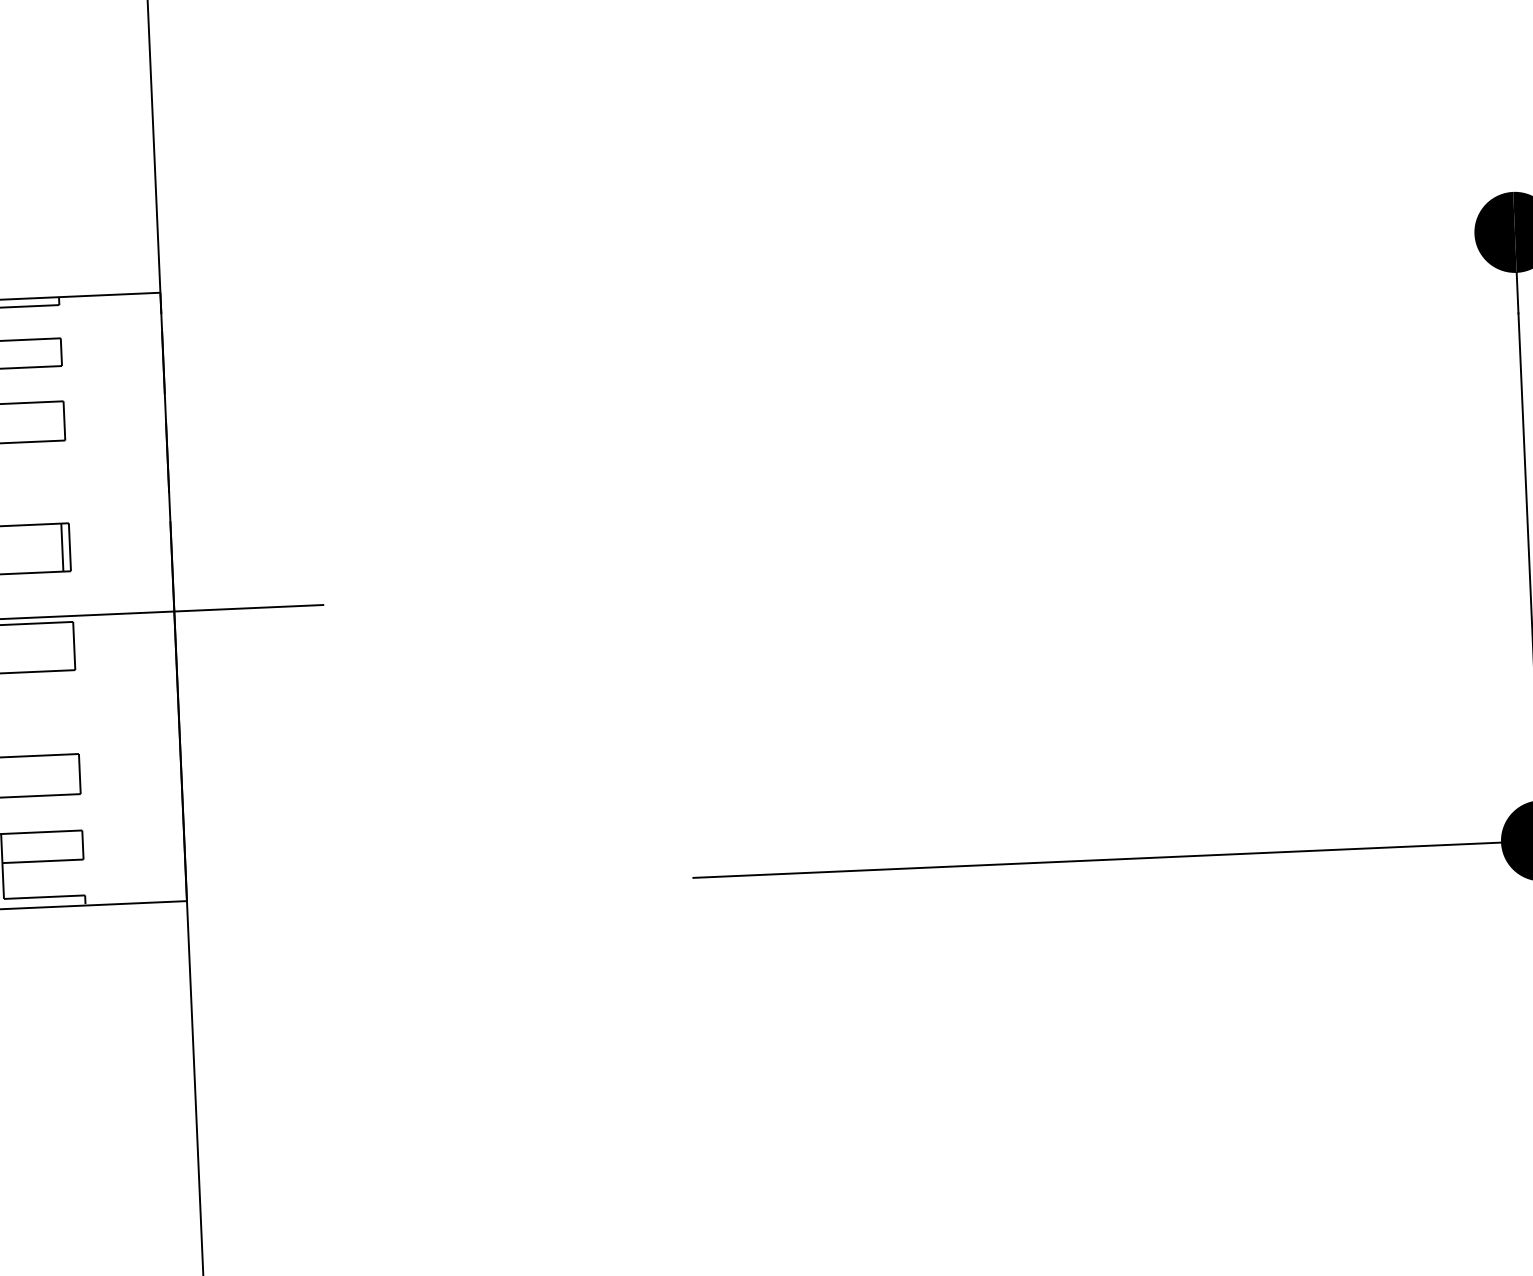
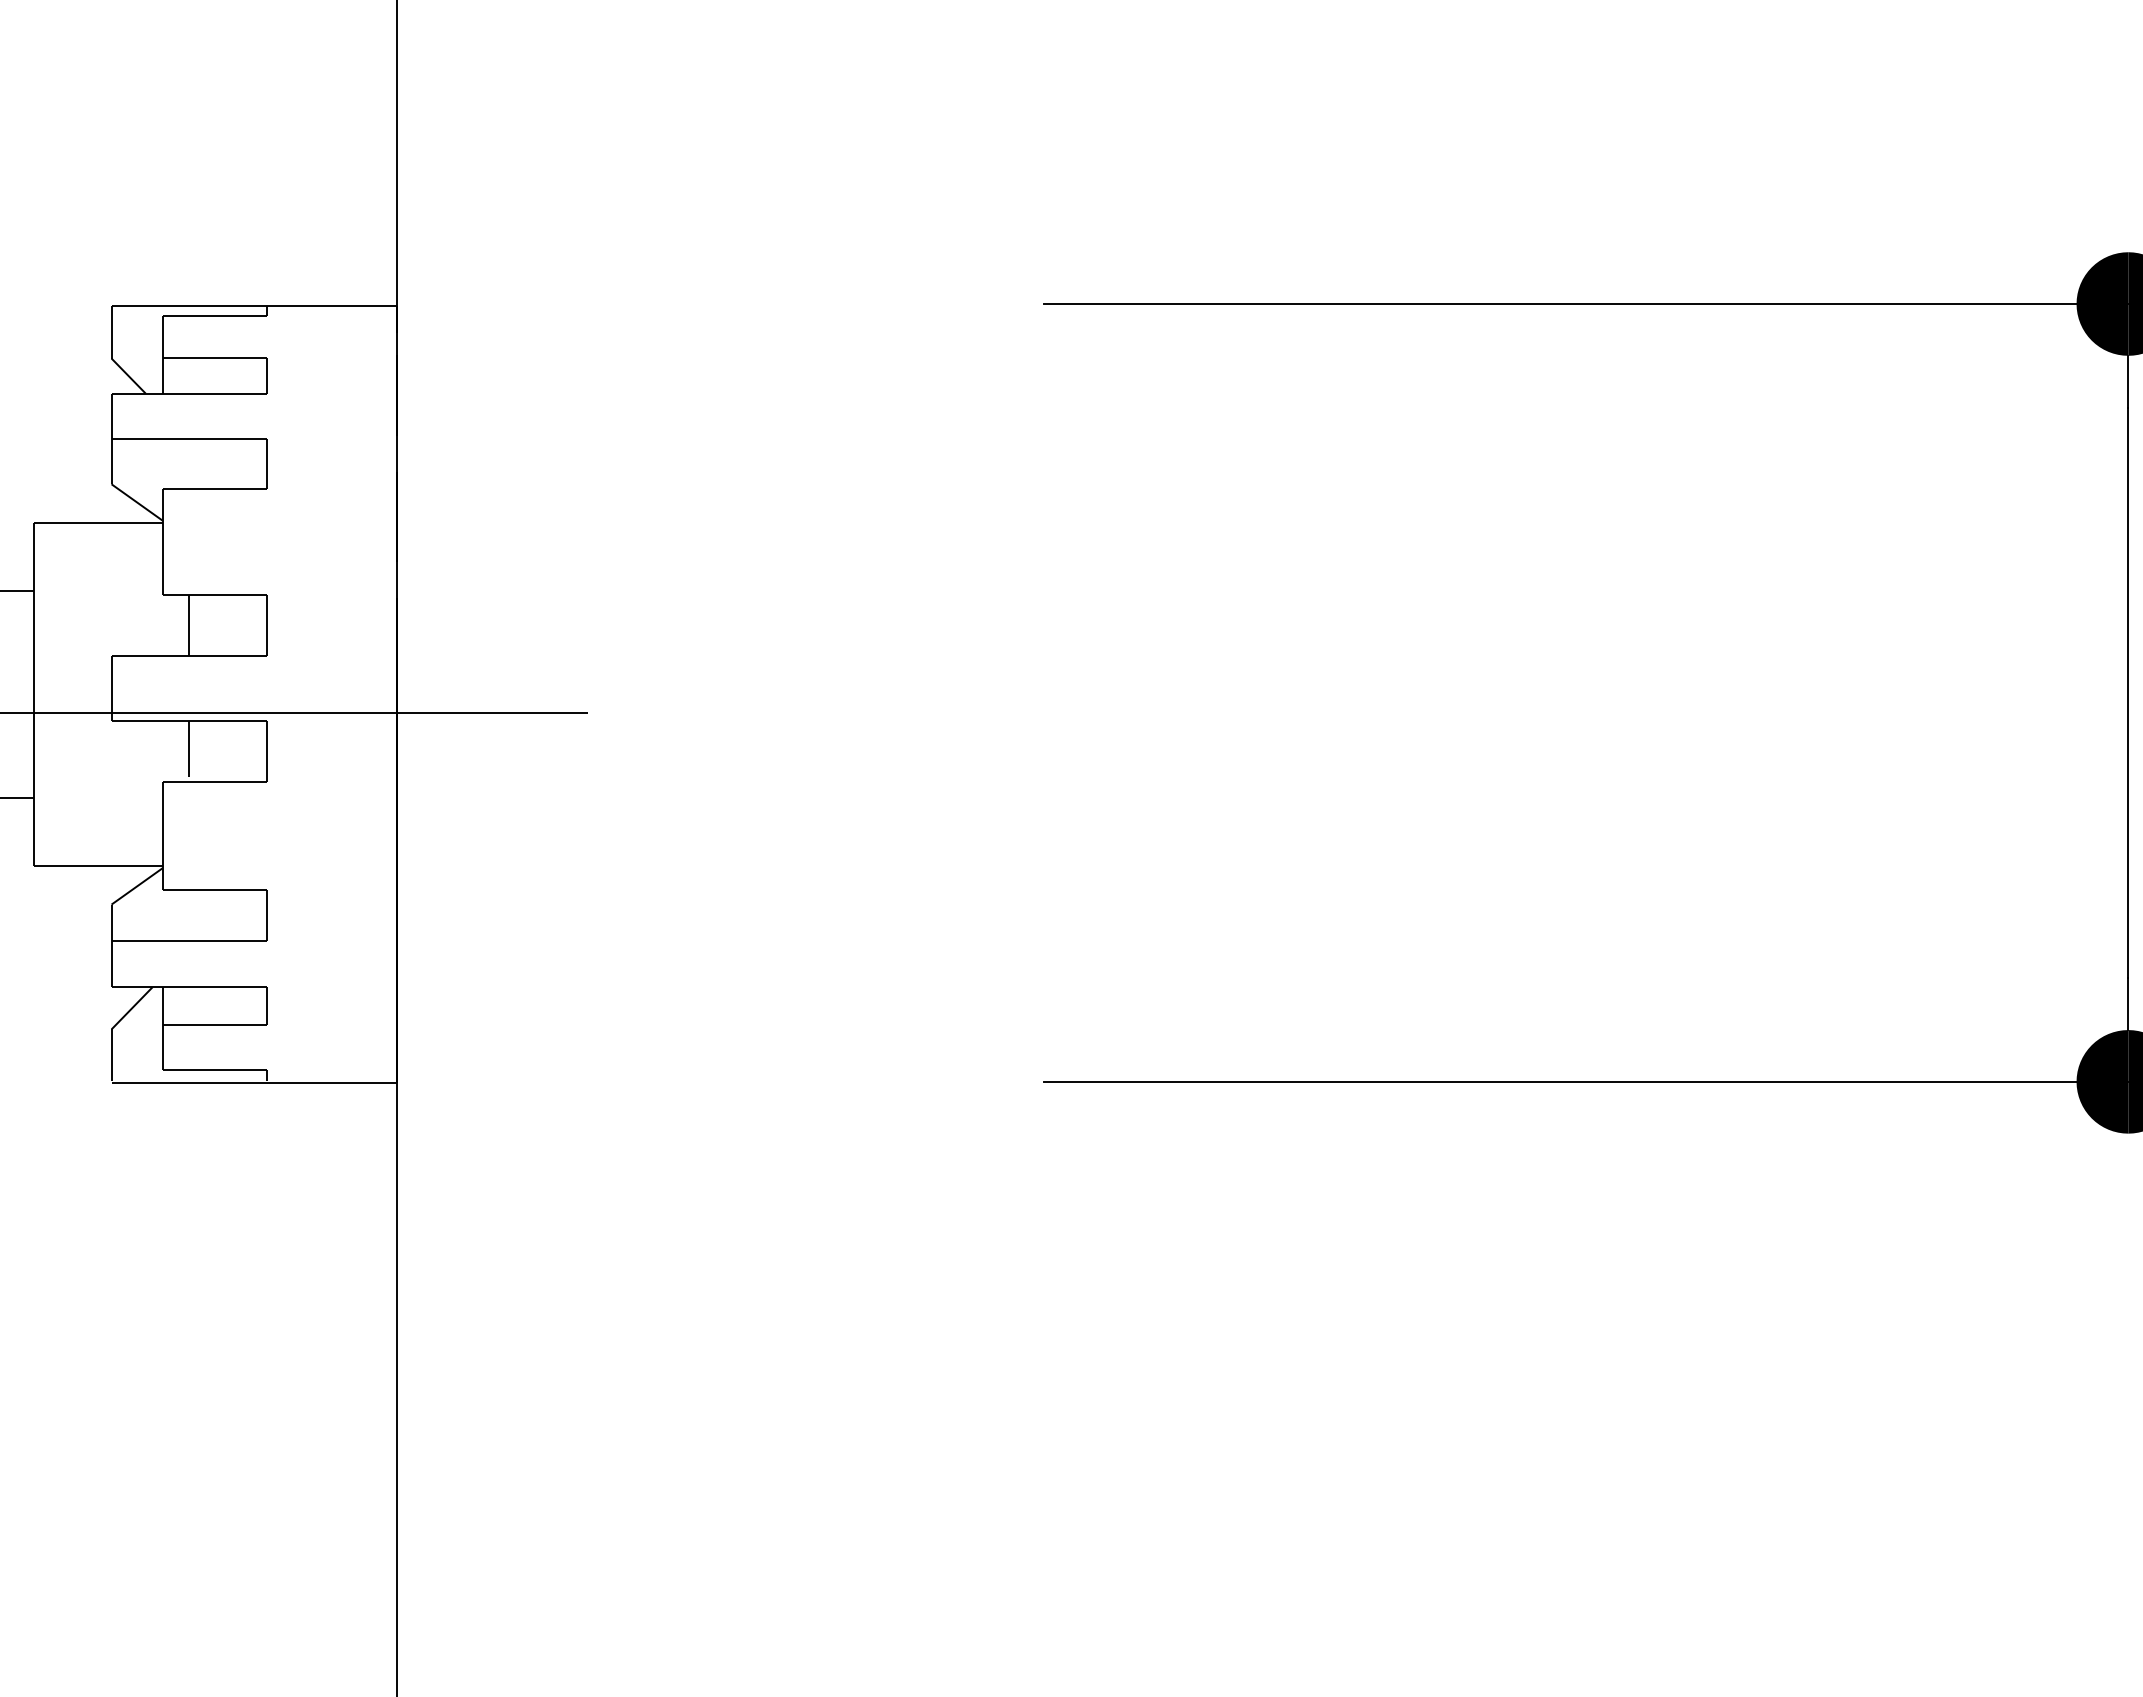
line: (1091, 251) -> (1586, 304), added
line: (62, 546) -> (189, 624), moved
line: (13, 646) -> (189, 748), added

